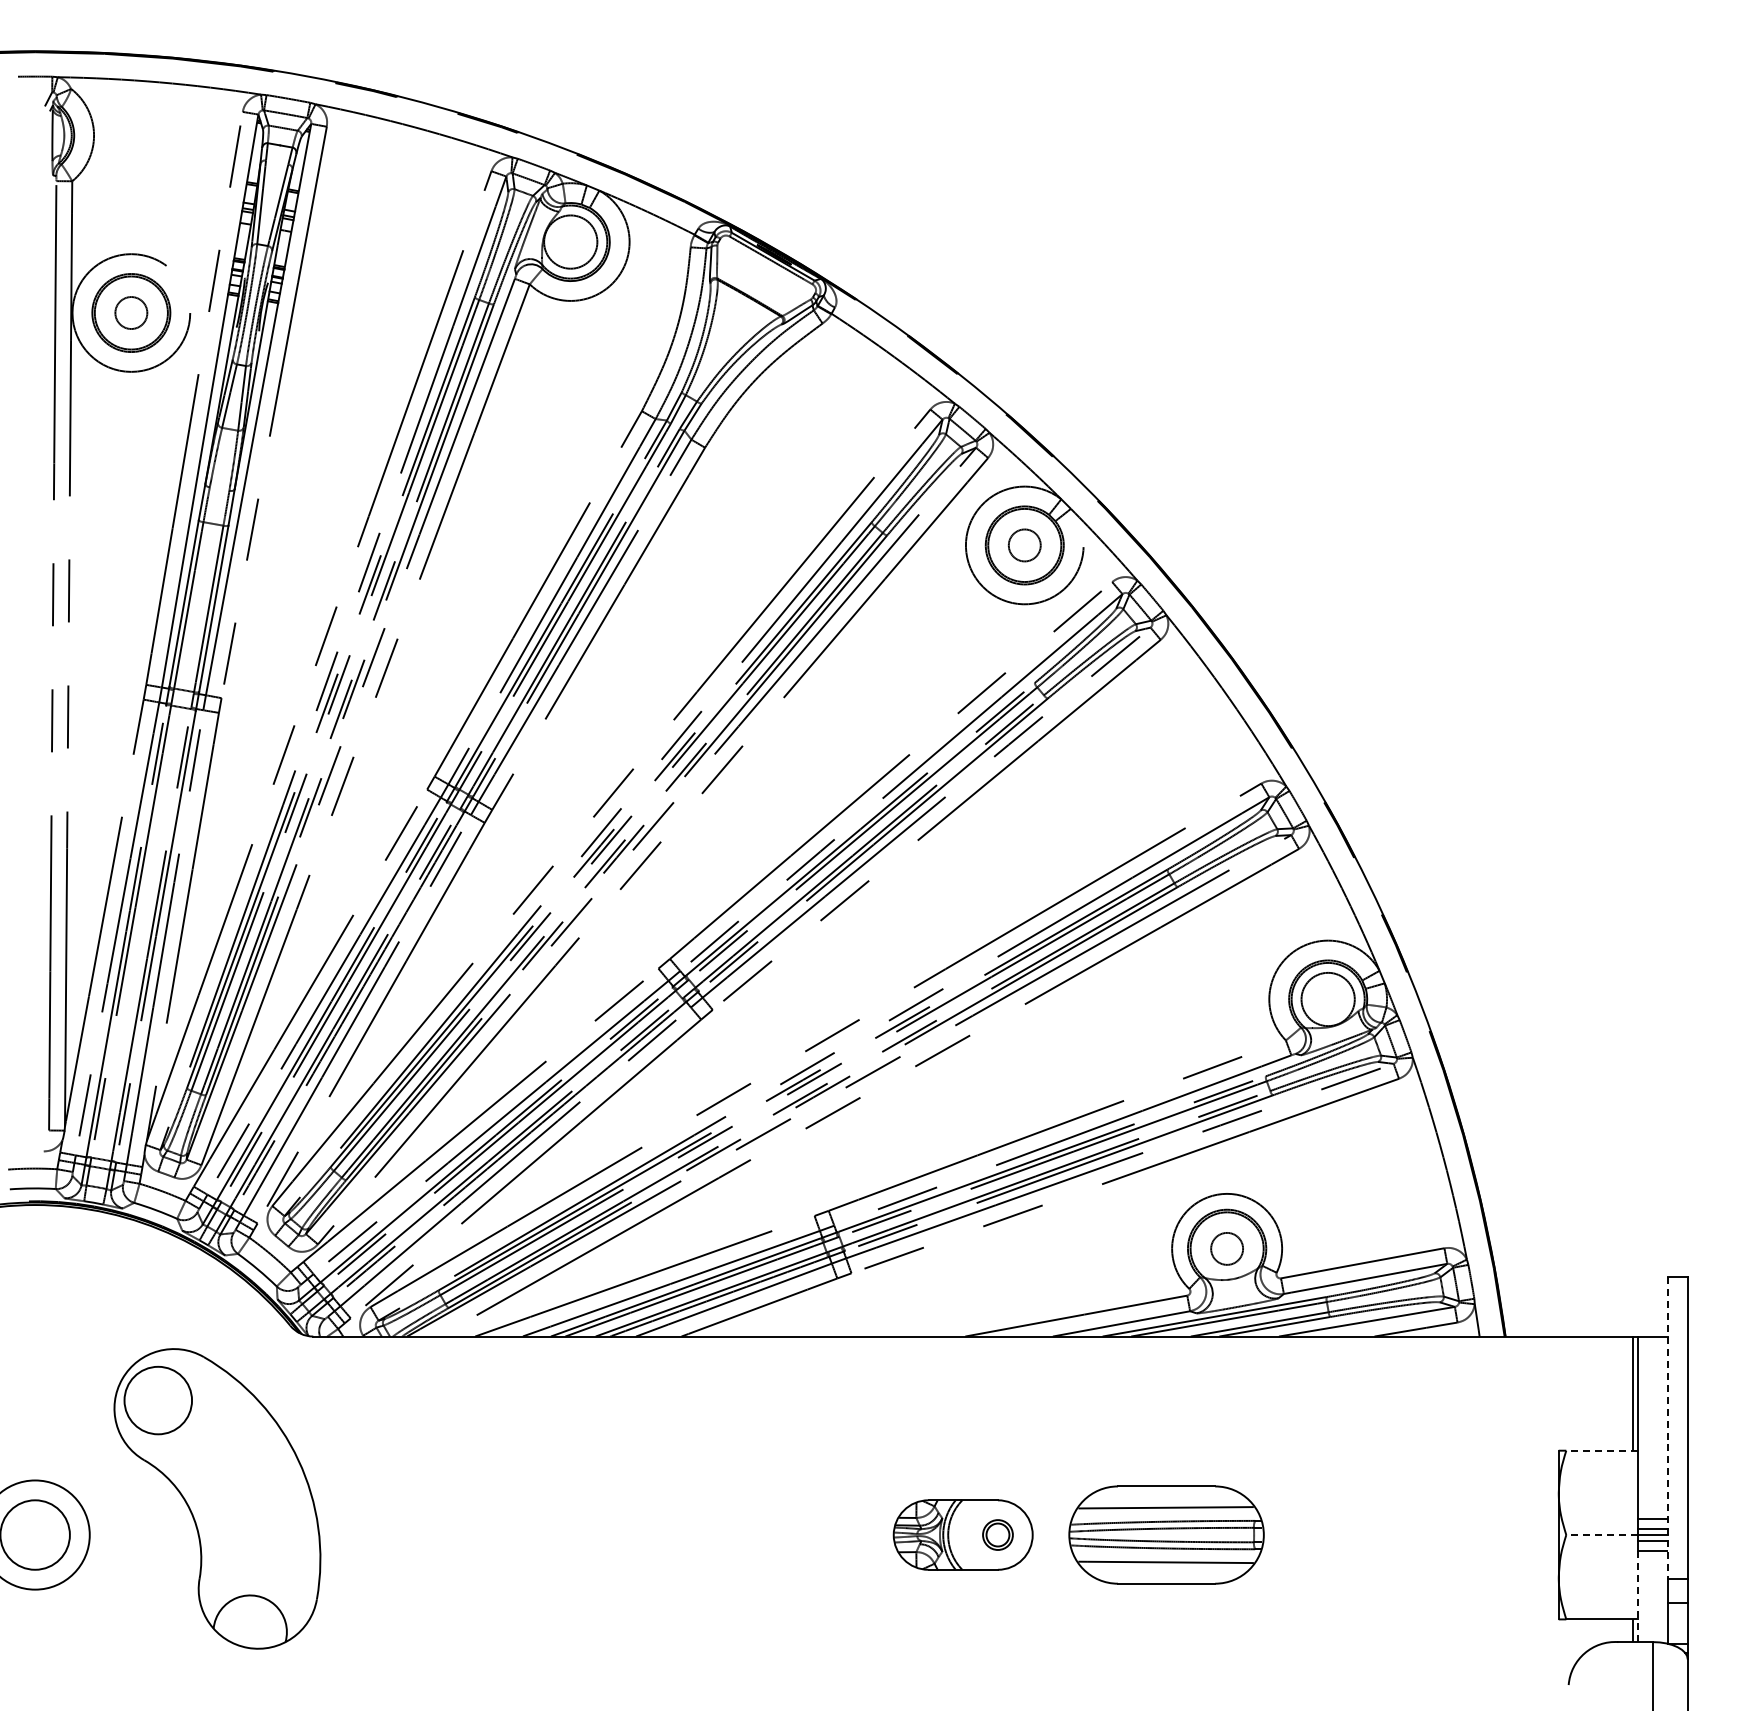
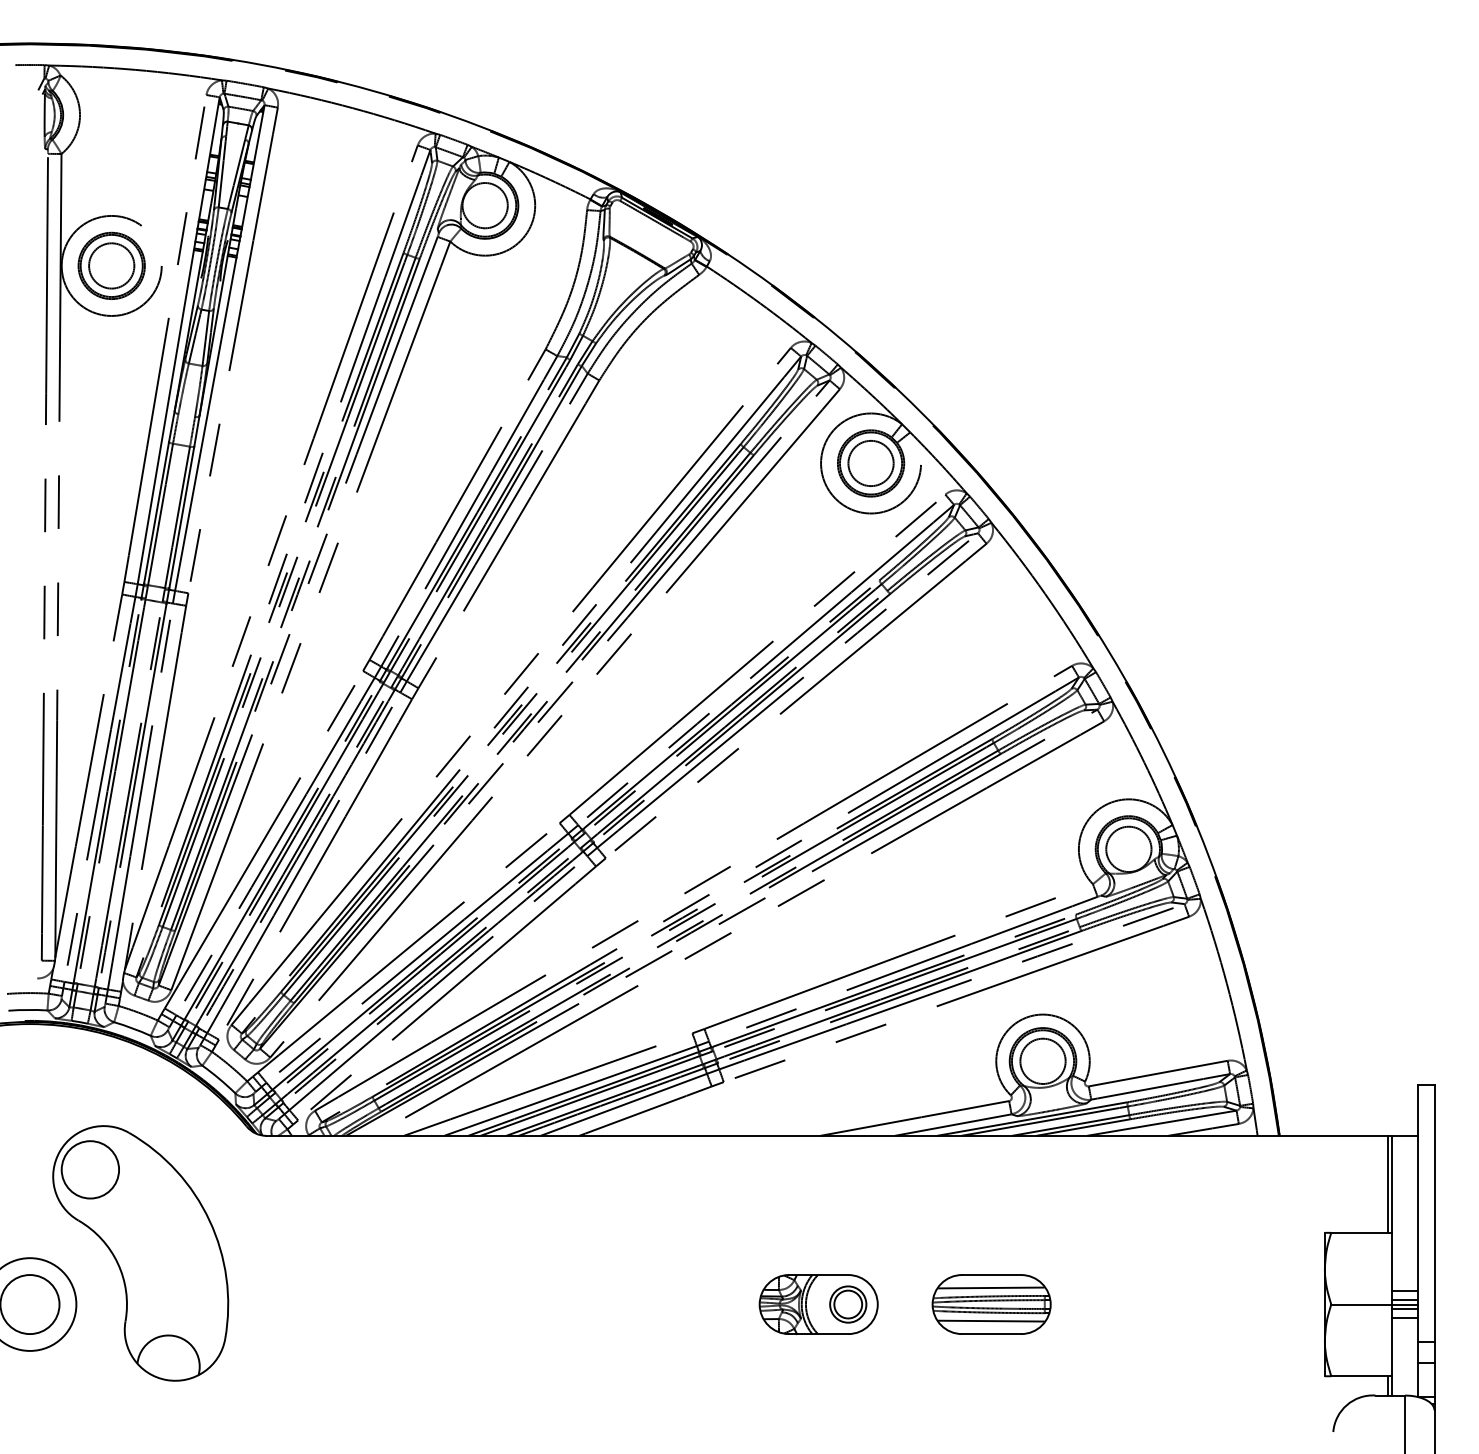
circle: (131, 312) -> (111, 265), size x1.67
circle: (1024, 545) -> (870, 463), size x1.67
circle: (1226, 1248) -> (1042, 1061), size x1.67
line: (1667, 1427) -> (1417, 1213), dashed -> solid
line: (1602, 1450) -> (1362, 1232), dashed -> solid
part: (217, 1498) -> (140, 1253), moved
part: (997, 1534) -> (847, 1304), size x1.43
part: (1166, 1534) -> (991, 1304), size x0.71
line: (1602, 1535) -> (1362, 1304), dashed -> solid
line: (1638, 1596) -> (1392, 1356), dashed -> solid

